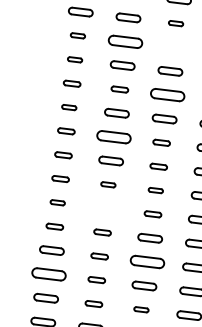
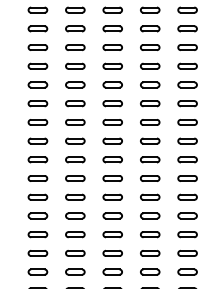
part: (175, 23) -> (112, 47), size x1.67
part: (77, 34) -> (37, 65), size x1.67
part: (125, 40) -> (75, 65), size x0.71
part: (173, 46) -> (112, 65), added
part: (74, 59) -> (37, 84), size x1.67
part: (71, 83) -> (37, 103), size x1.43
part: (120, 89) -> (75, 103), size x1.43
part: (167, 94) -> (112, 103), size x0.71
part: (68, 107) -> (37, 122), size x1.67
part: (65, 130) -> (37, 140), size x1.43
part: (114, 136) -> (75, 140), size x0.71
part: (161, 142) -> (112, 140), size x1.43
part: (62, 154) -> (37, 159), size x1.43
part: (158, 166) -> (112, 159), size x1.43
part: (60, 178) -> (37, 178), size x1.43
part: (108, 184) -> (75, 178), size x1.67
part: (155, 190) -> (112, 178), size x1.67
part: (57, 201) -> (37, 196), size x1.67
part: (105, 207) -> (75, 196), added
part: (152, 213) -> (112, 196), size x1.43
part: (54, 226) -> (37, 215), size x1.43
part: (102, 231) -> (75, 215), size x1.43
part: (99, 256) -> (75, 234), size x1.43
part: (147, 261) -> (112, 234), size x0.71
part: (48, 274) -> (37, 253), size x0.71
part: (97, 279) -> (75, 252), size x1.43
part: (94, 303) -> (75, 271), size x1.43
part: (141, 309) -> (112, 271), size x1.67

